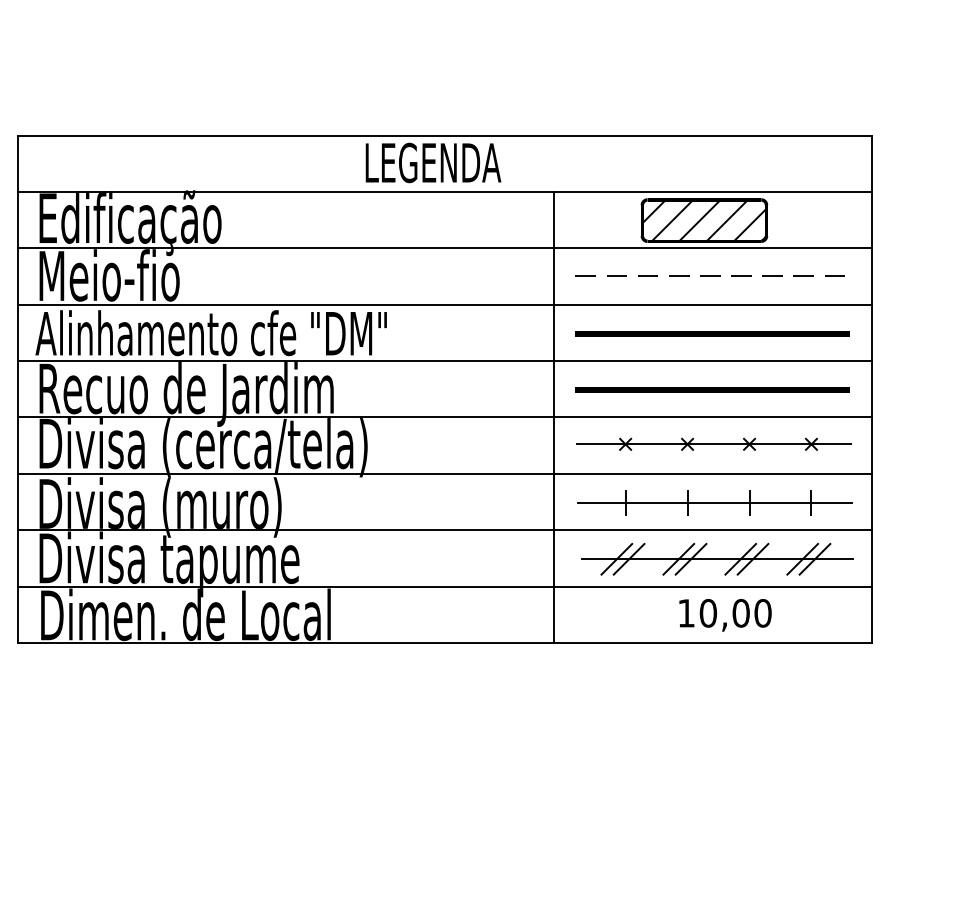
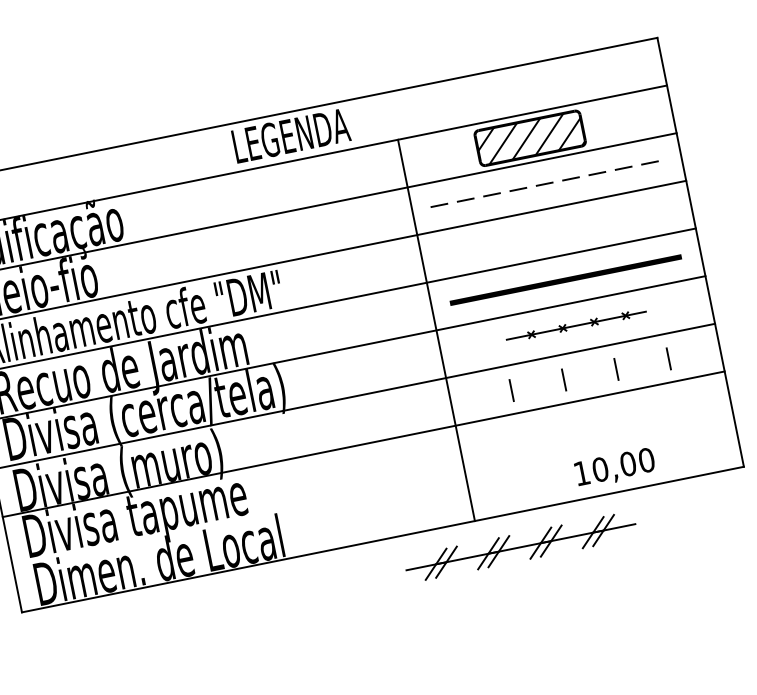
line: (712, 333) -> (556, 232), removed
part: (713, 443) -> (575, 325), size x0.6
line: (715, 503) -> (587, 375), removed
part: (717, 558) -> (521, 546), moved
line: (445, 586) -> (373, 491), removed

